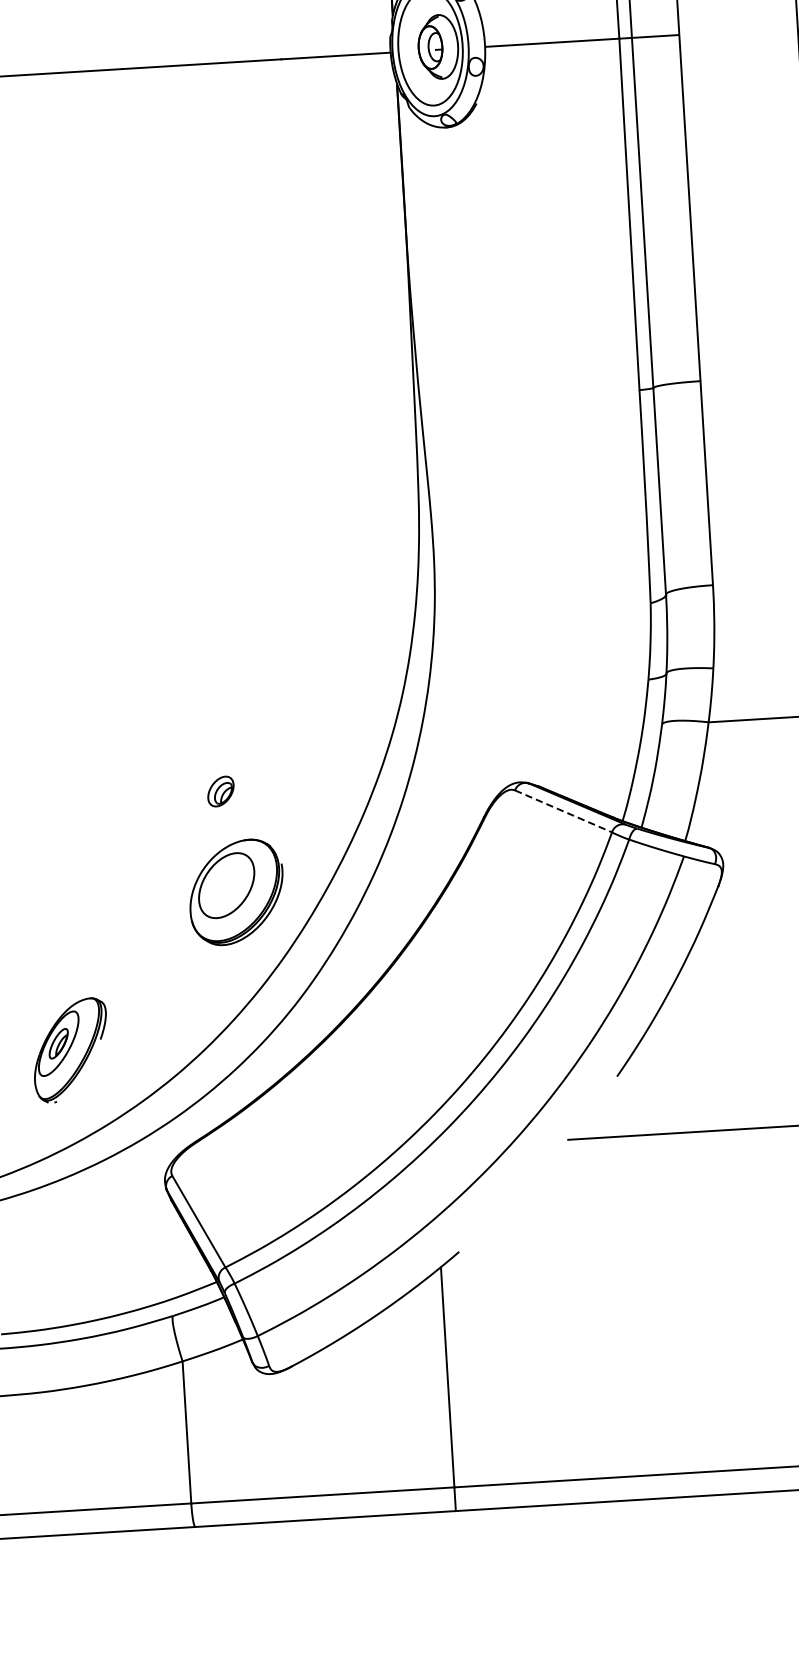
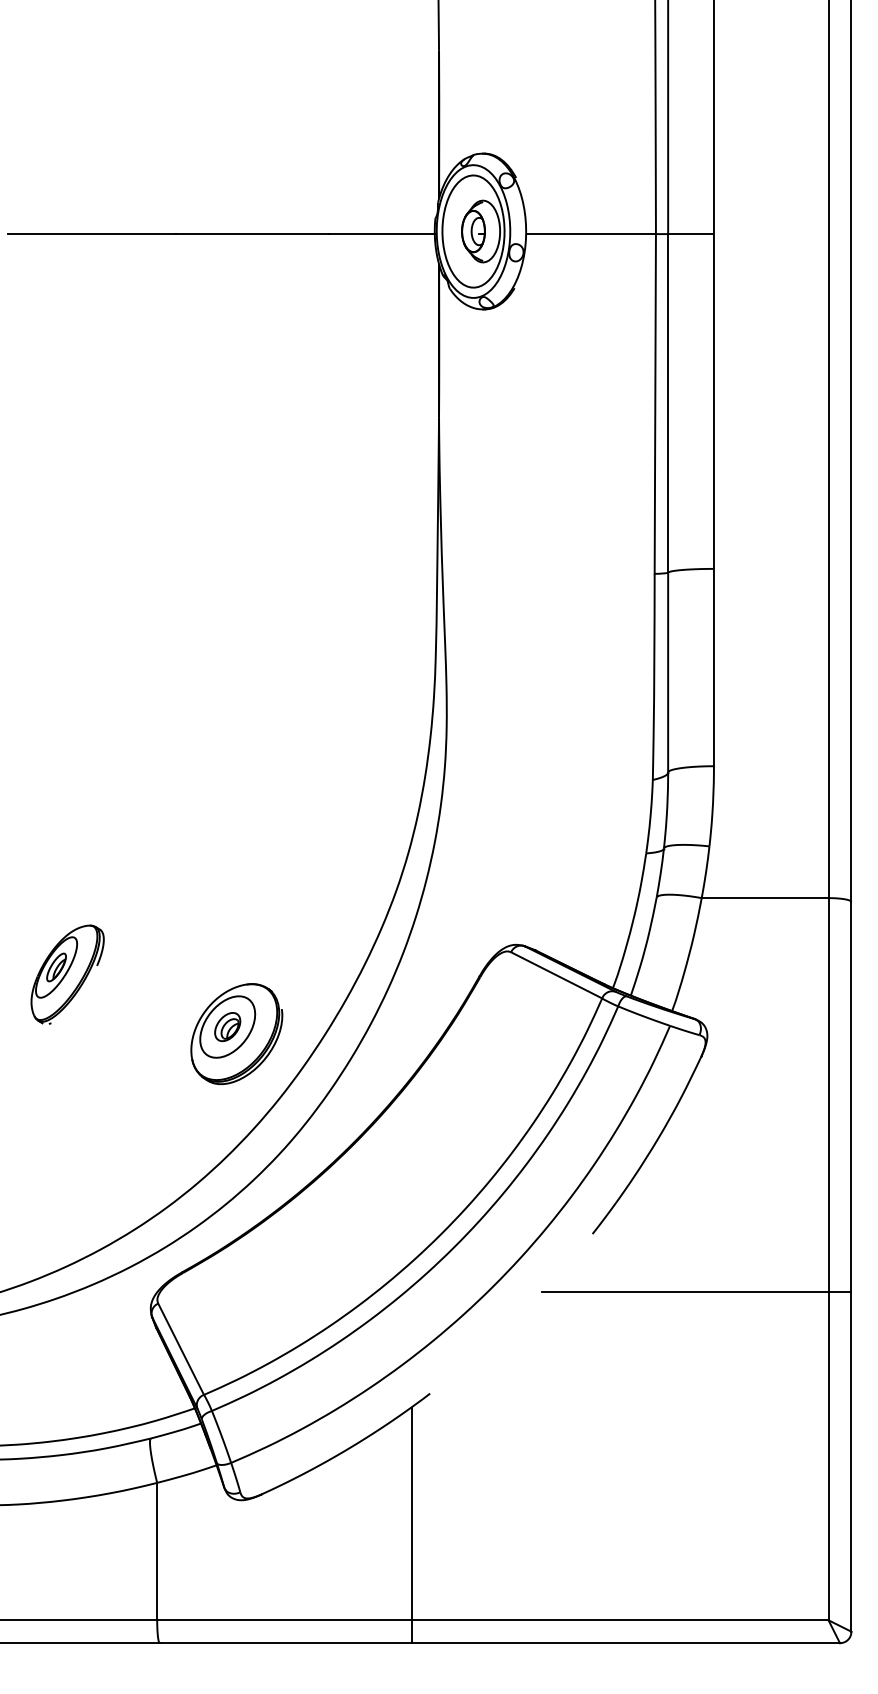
part: (220, 791) -> (227, 1026), moved
line: (564, 811) -> (557, 975), dashed -> solid
part: (70, 1050) -> (67, 974), moved

